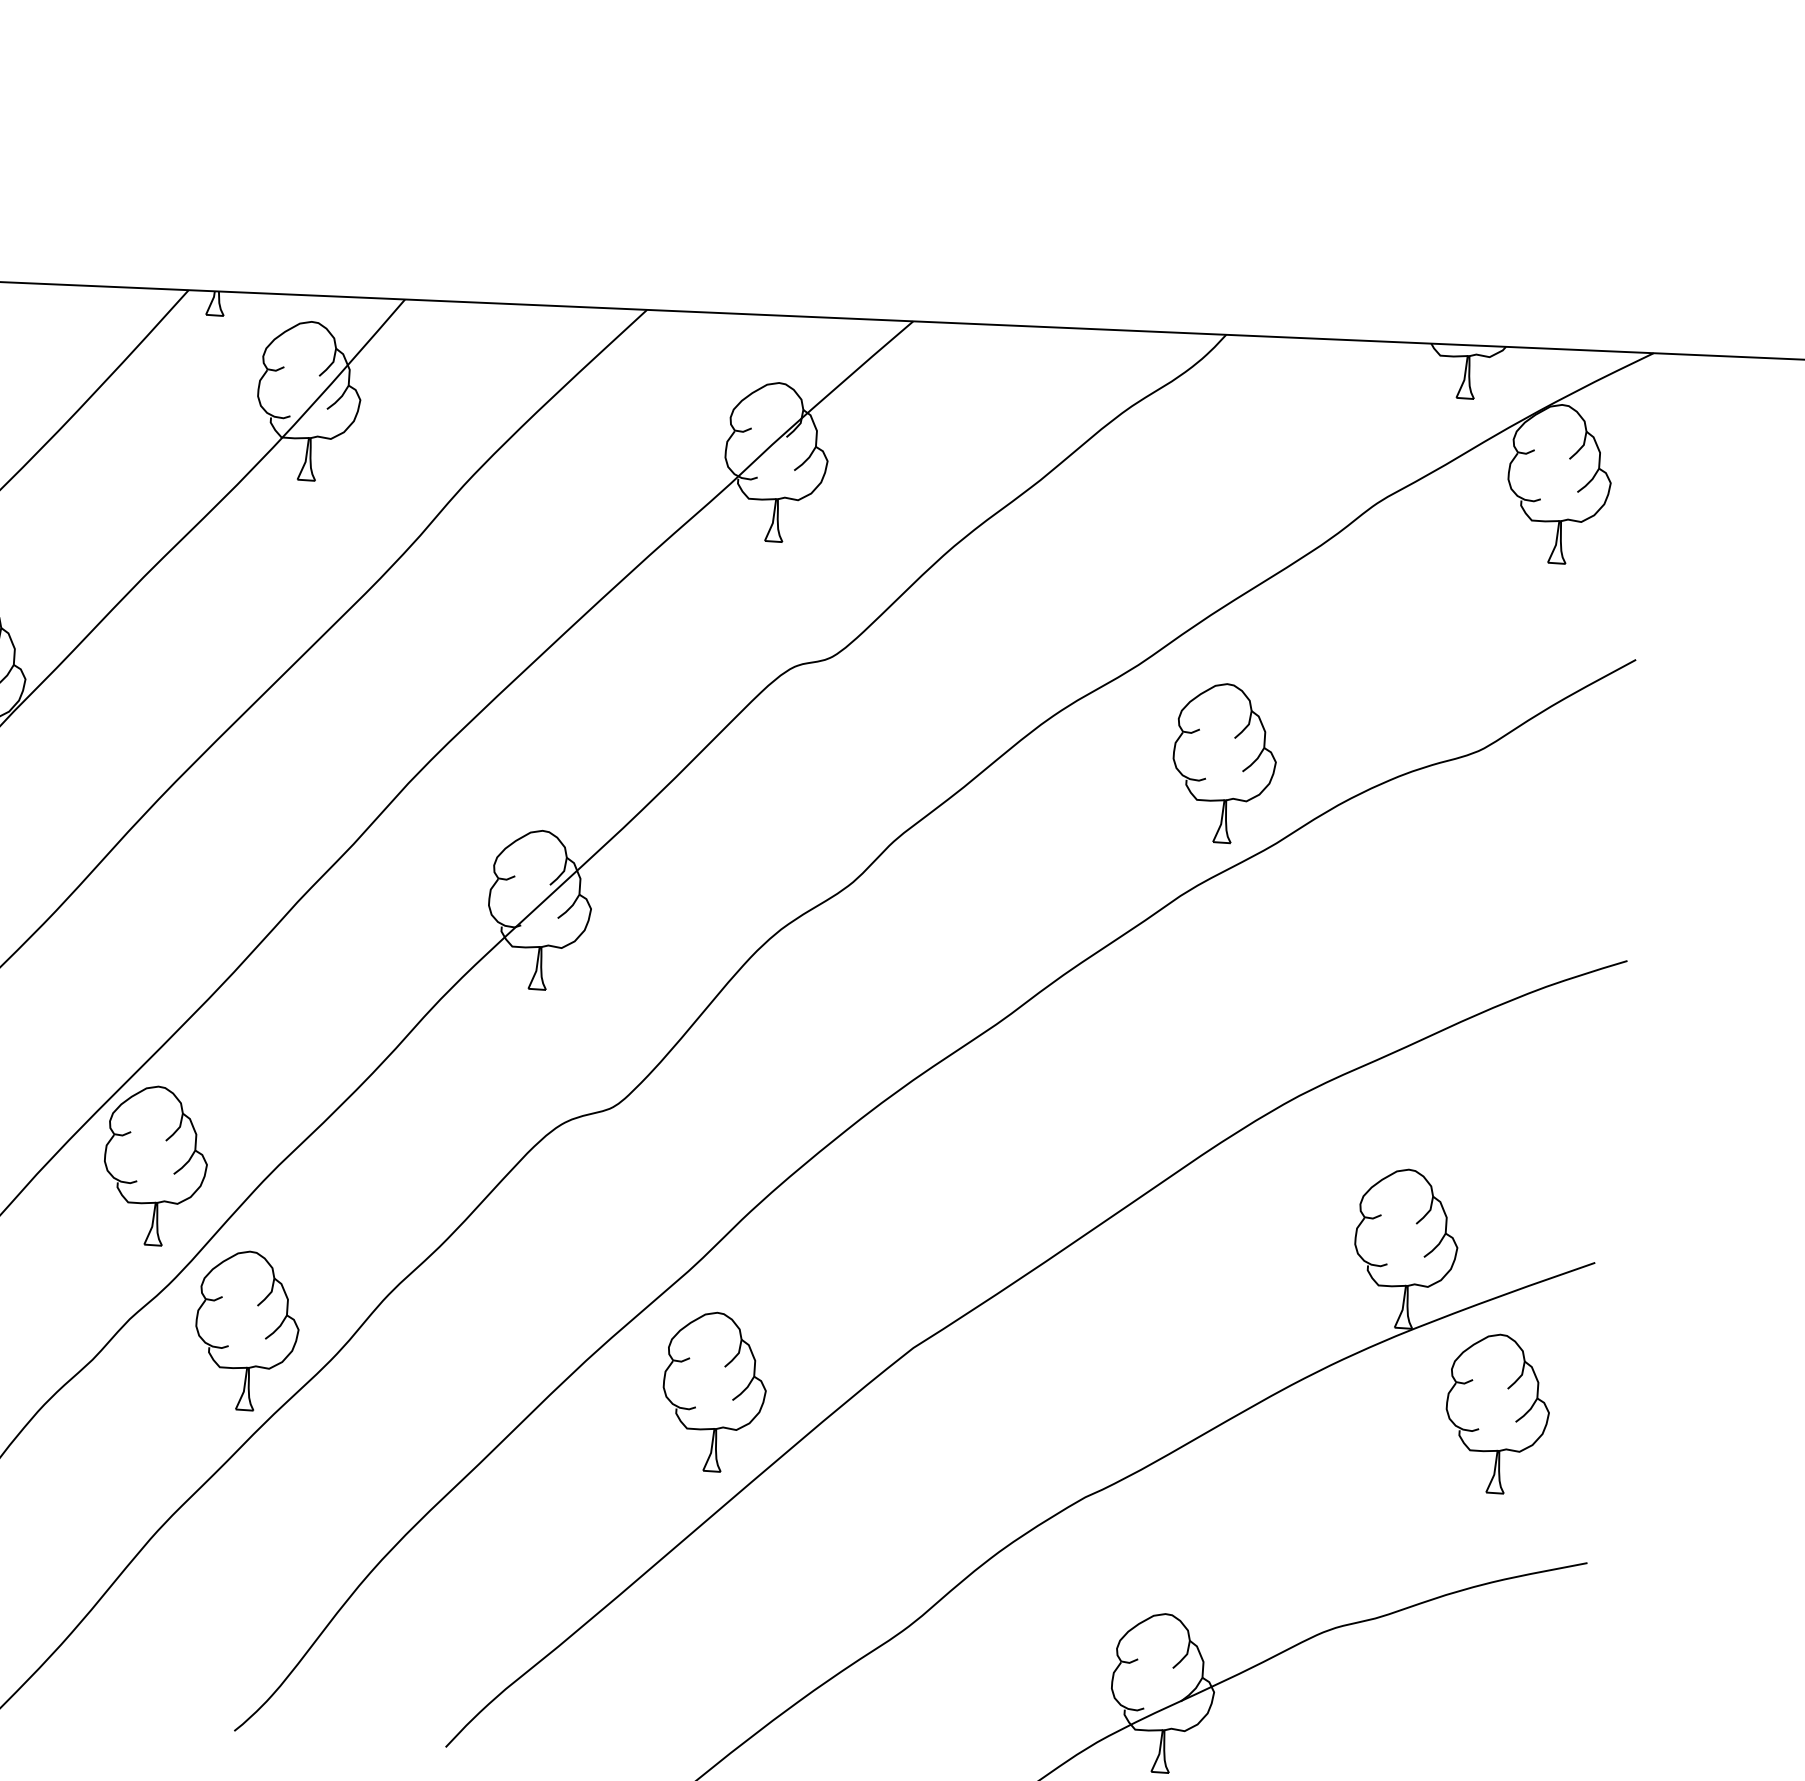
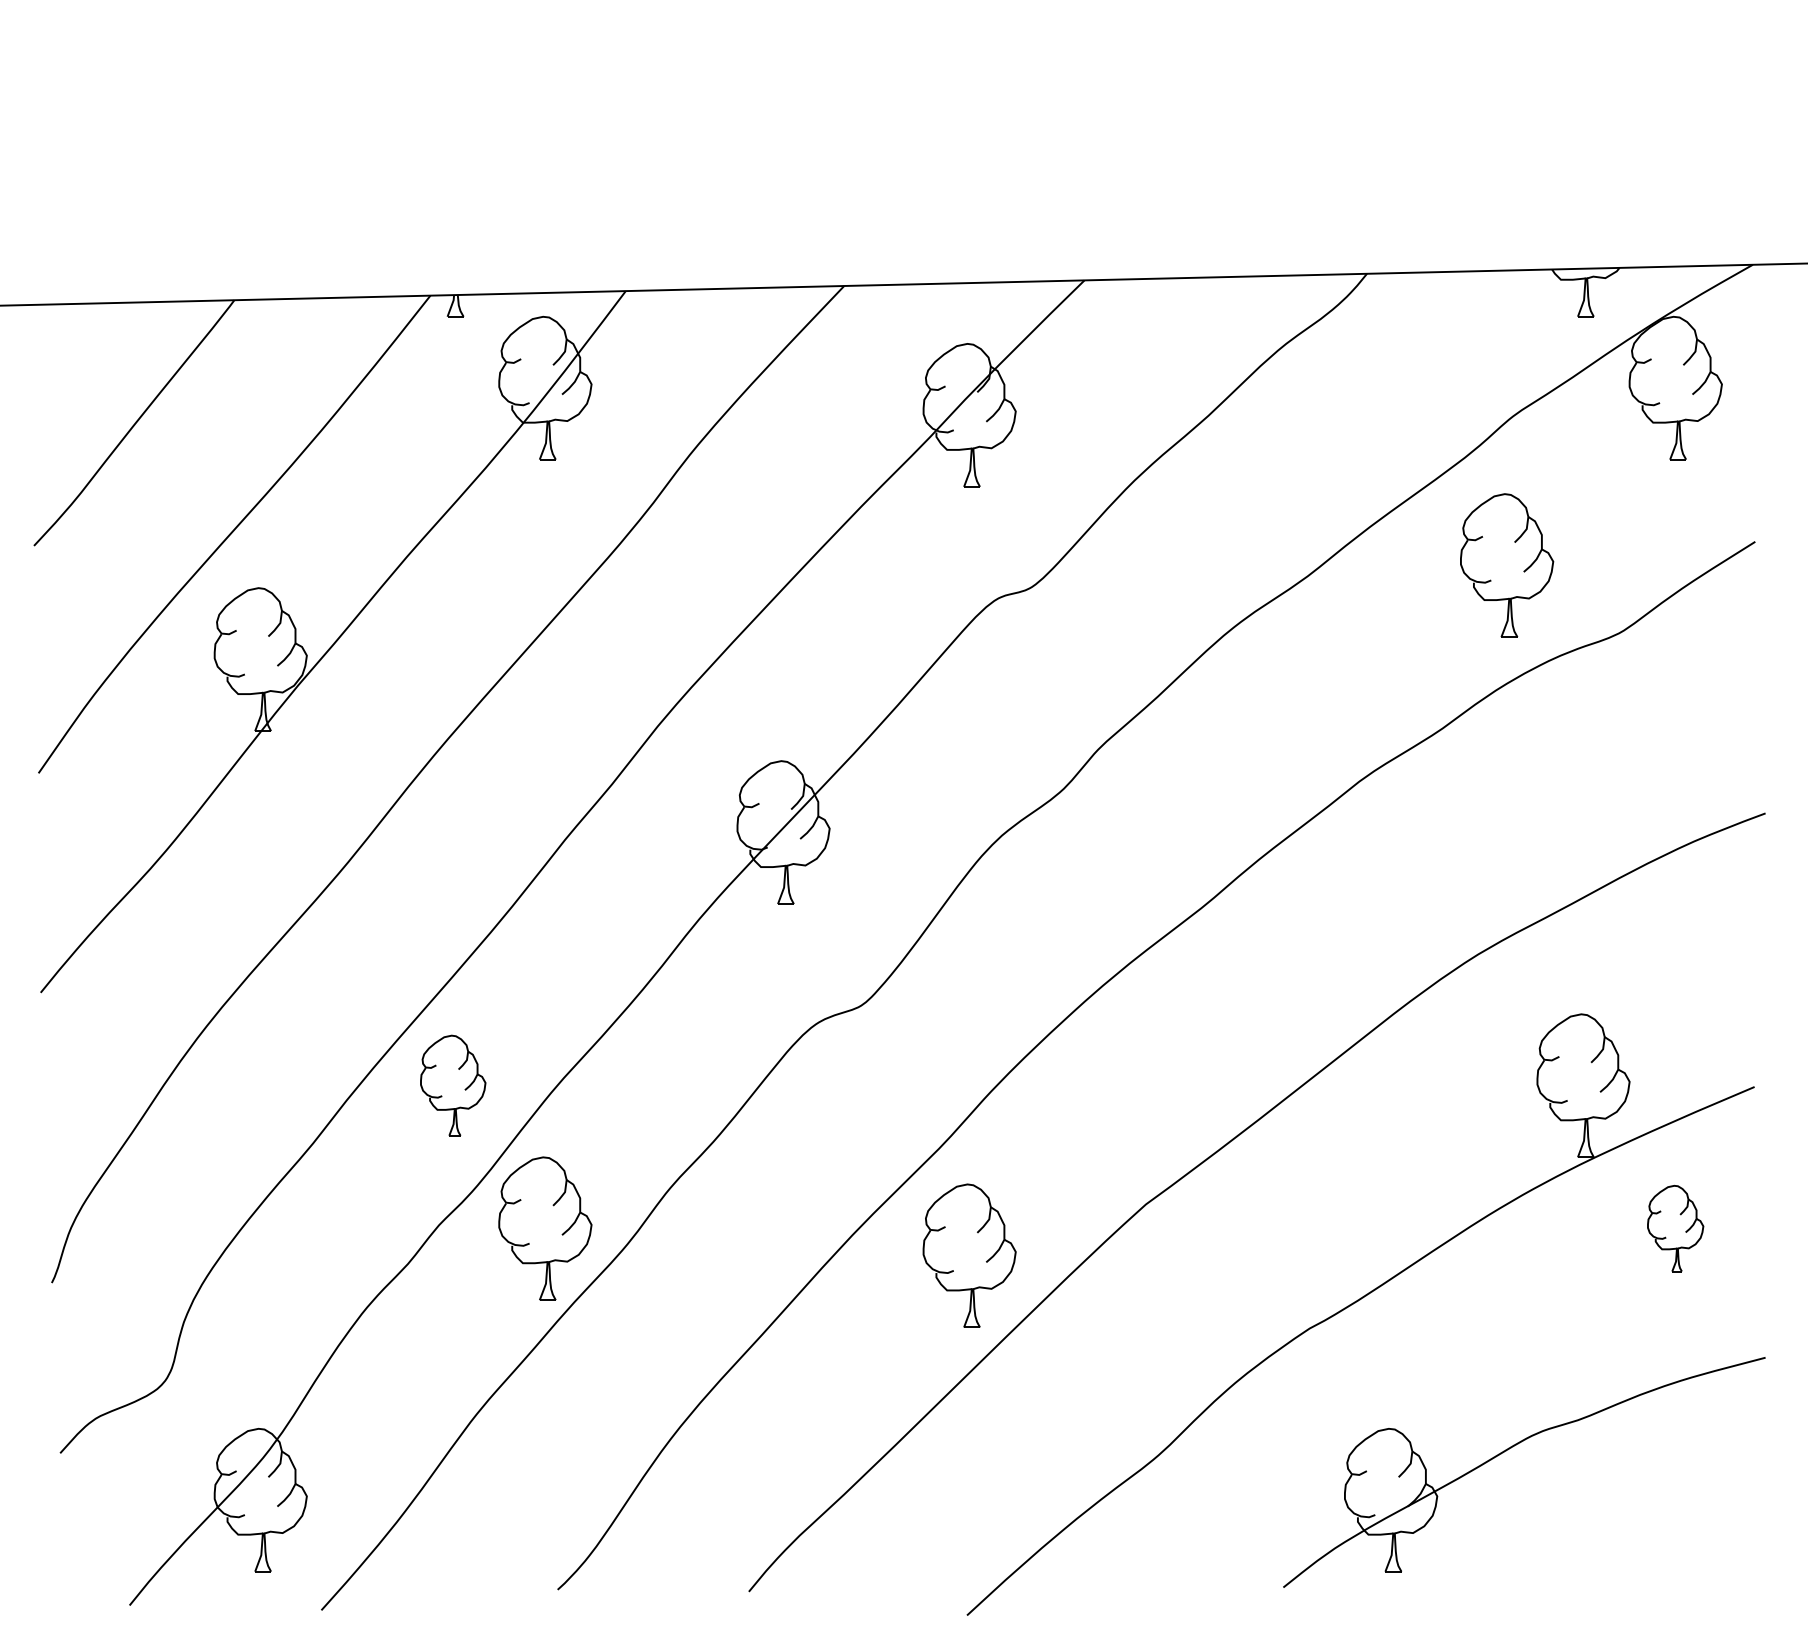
part: (1225, 763) -> (1507, 565), moved
part: (156, 1165) -> (453, 1085), size x0.7
part: (1497, 1413) -> (1675, 1228), size x0.6

